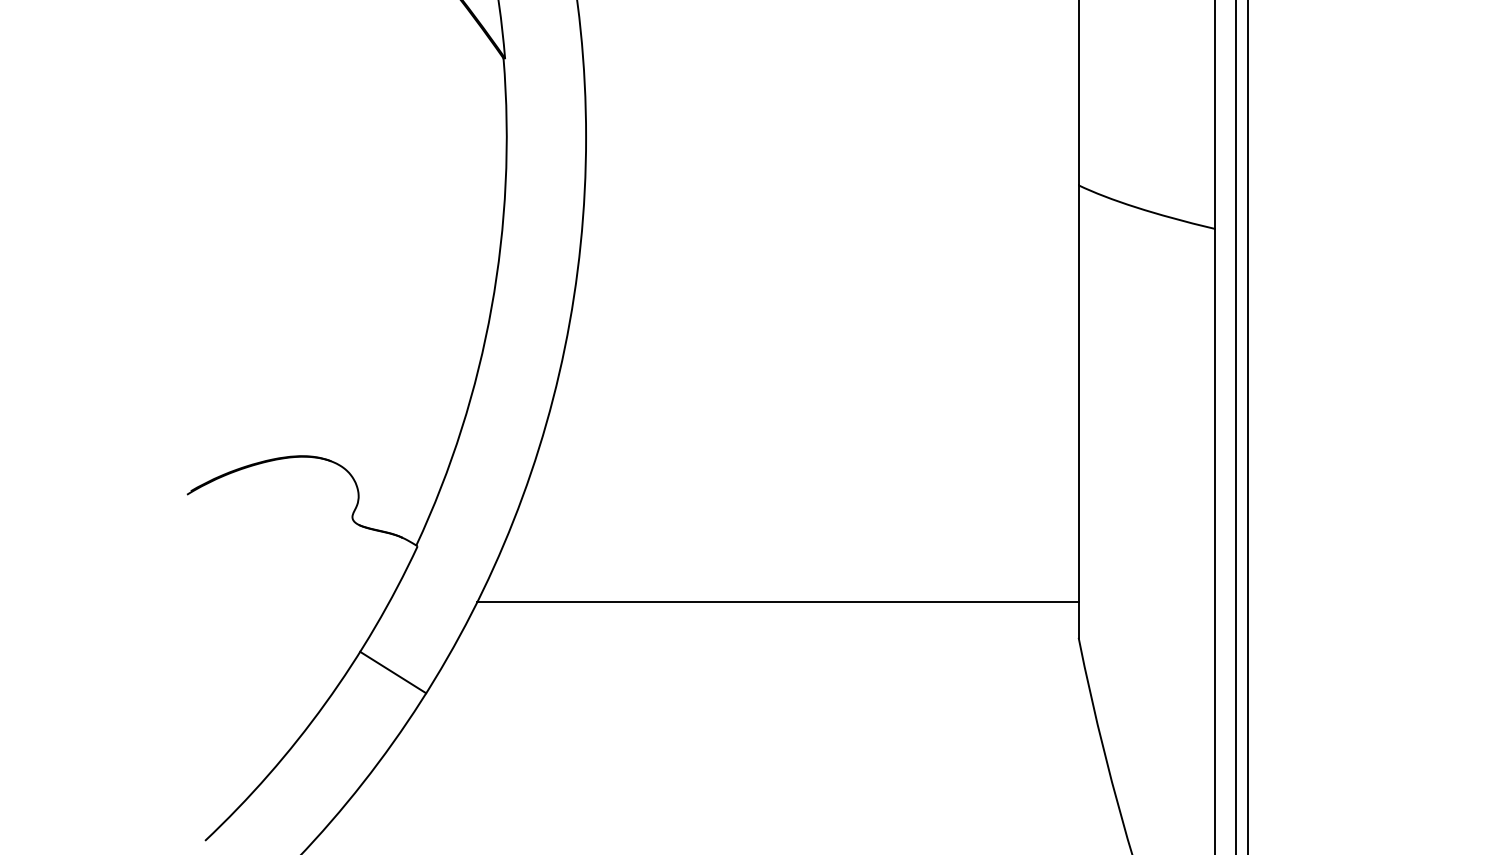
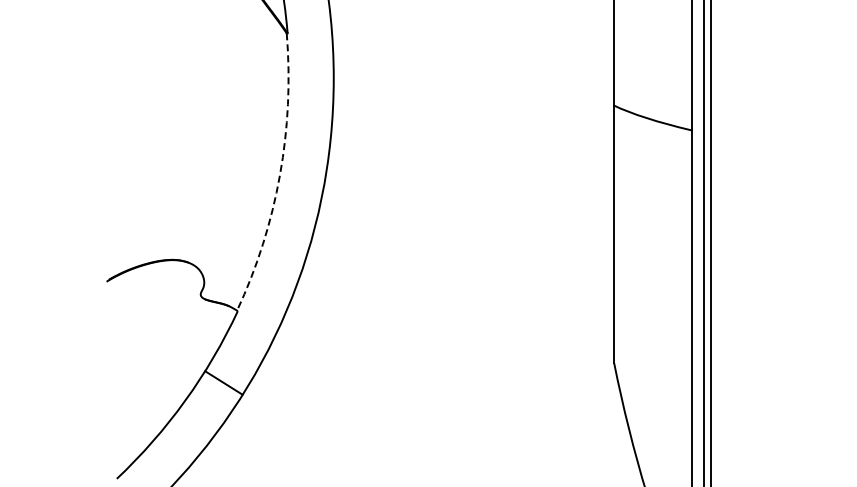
arc: (490, 308) -> (279, 175), solid -> dashed
line: (777, 603) -> (442, 343), removed

